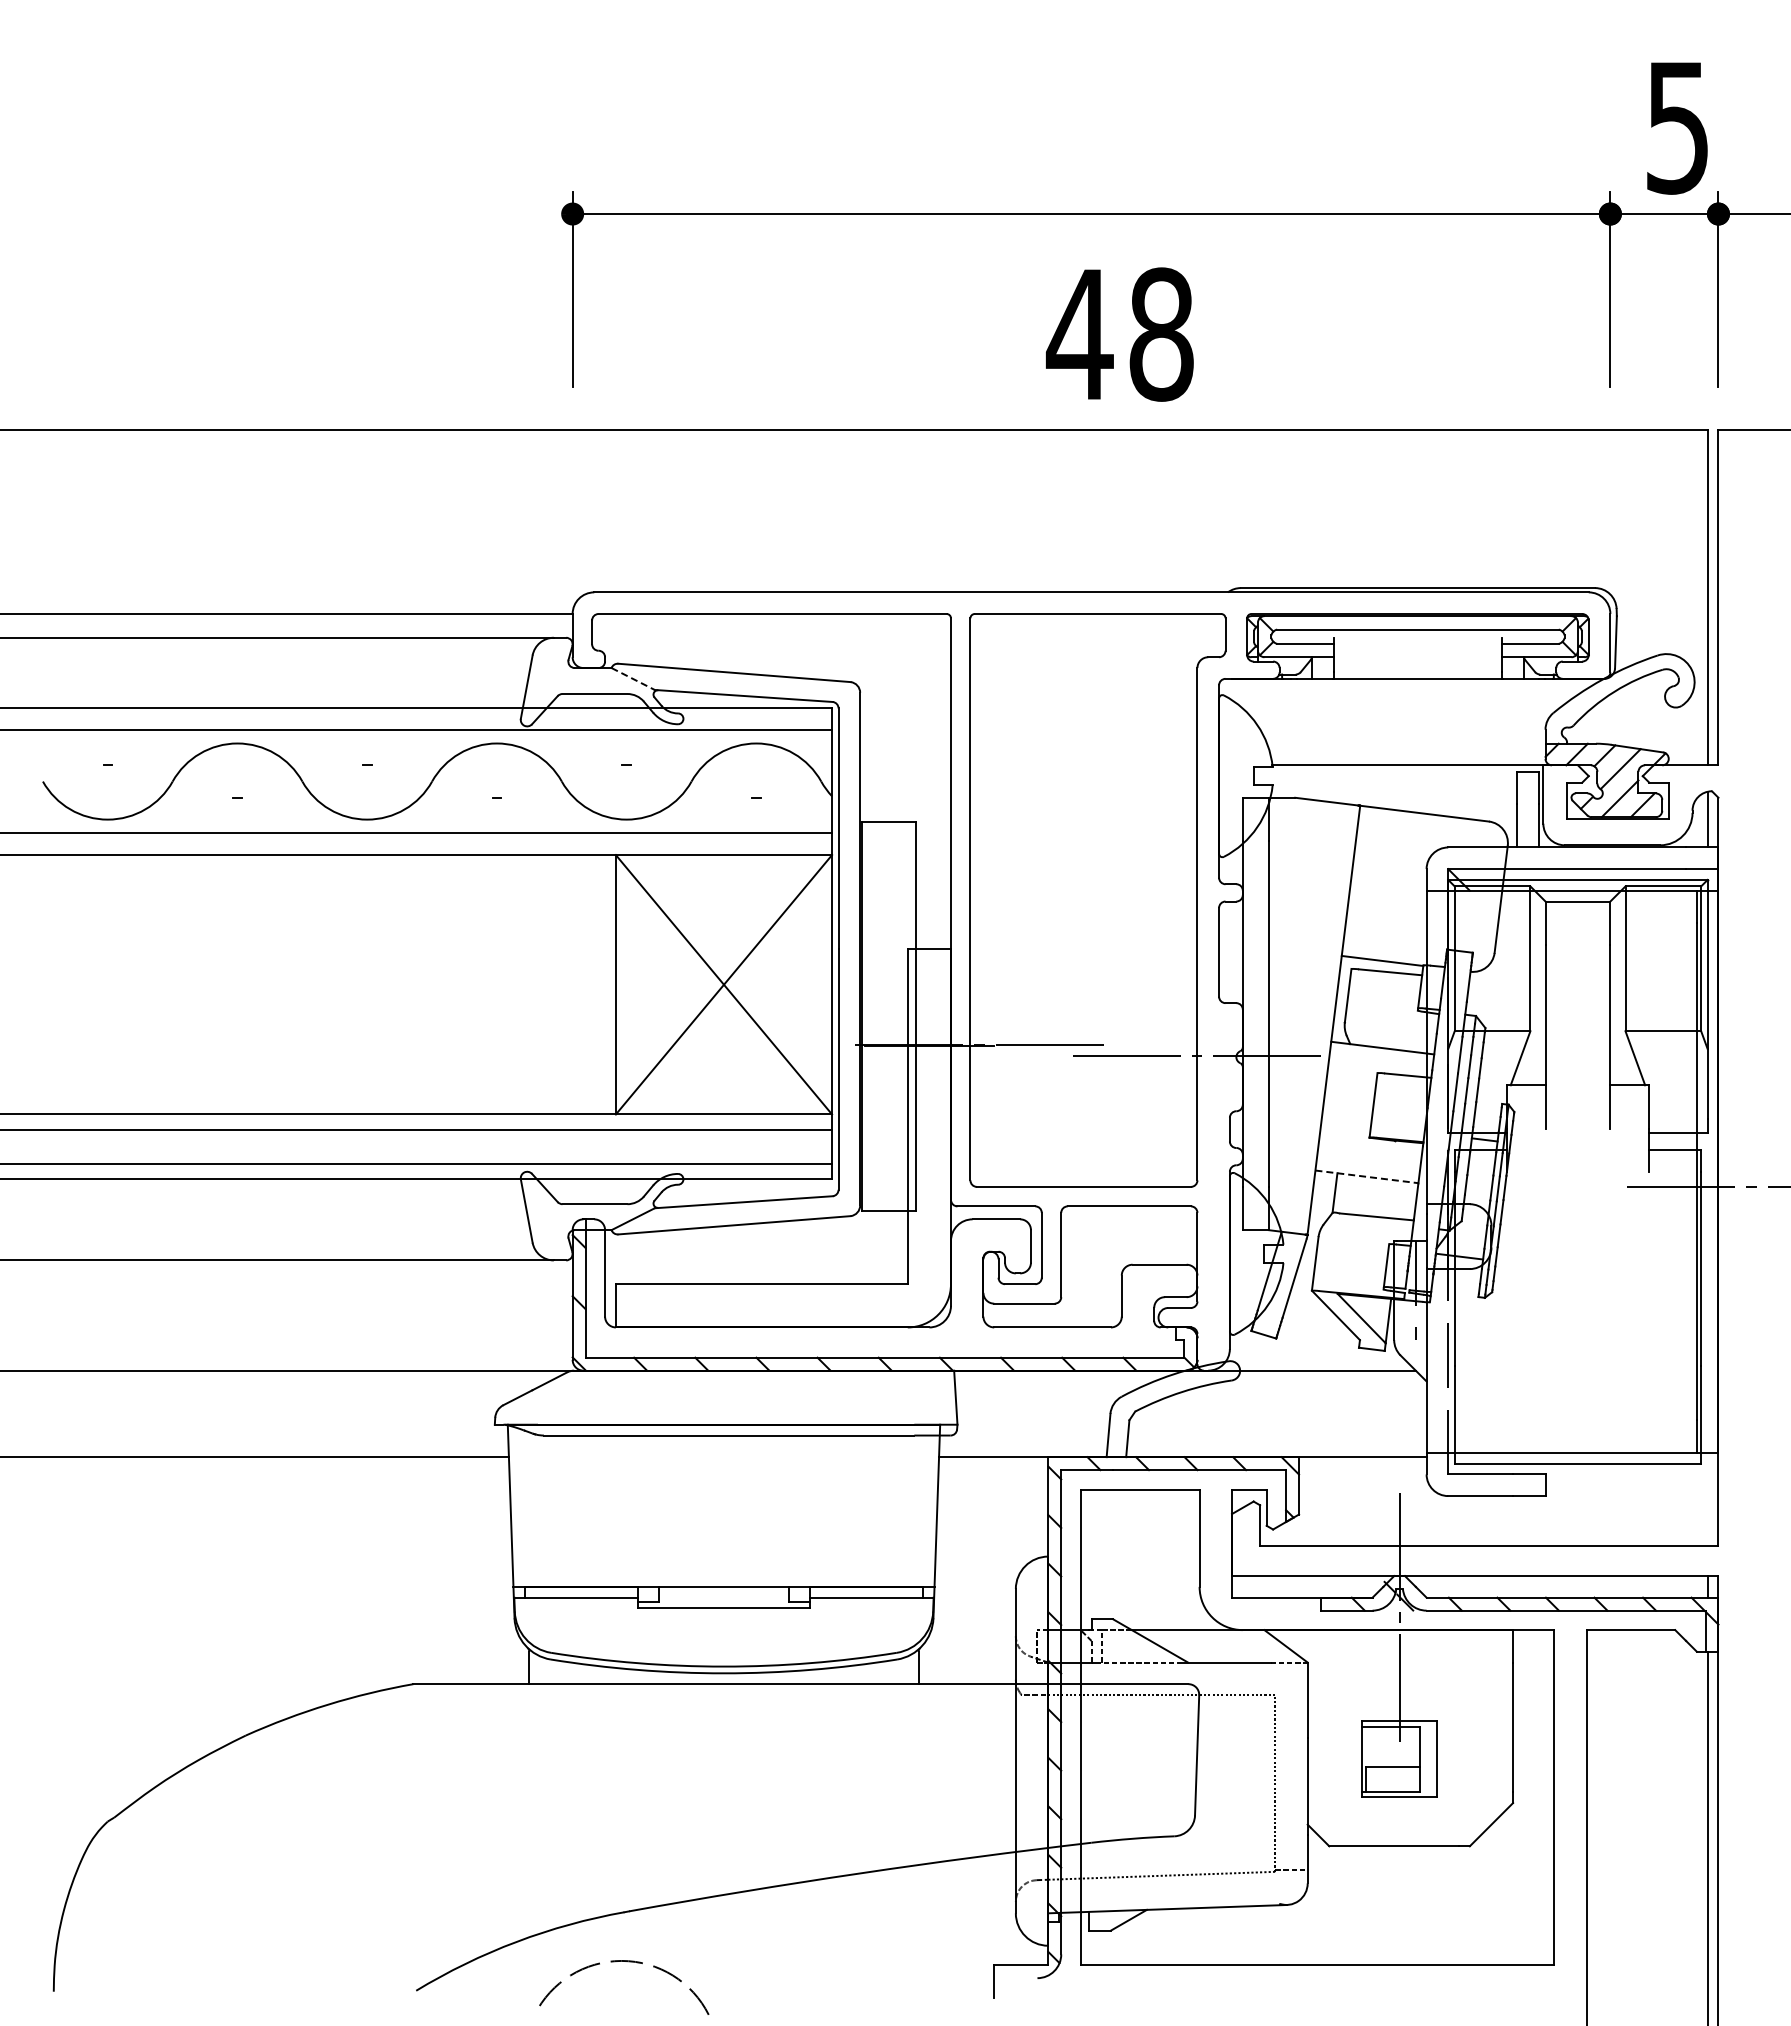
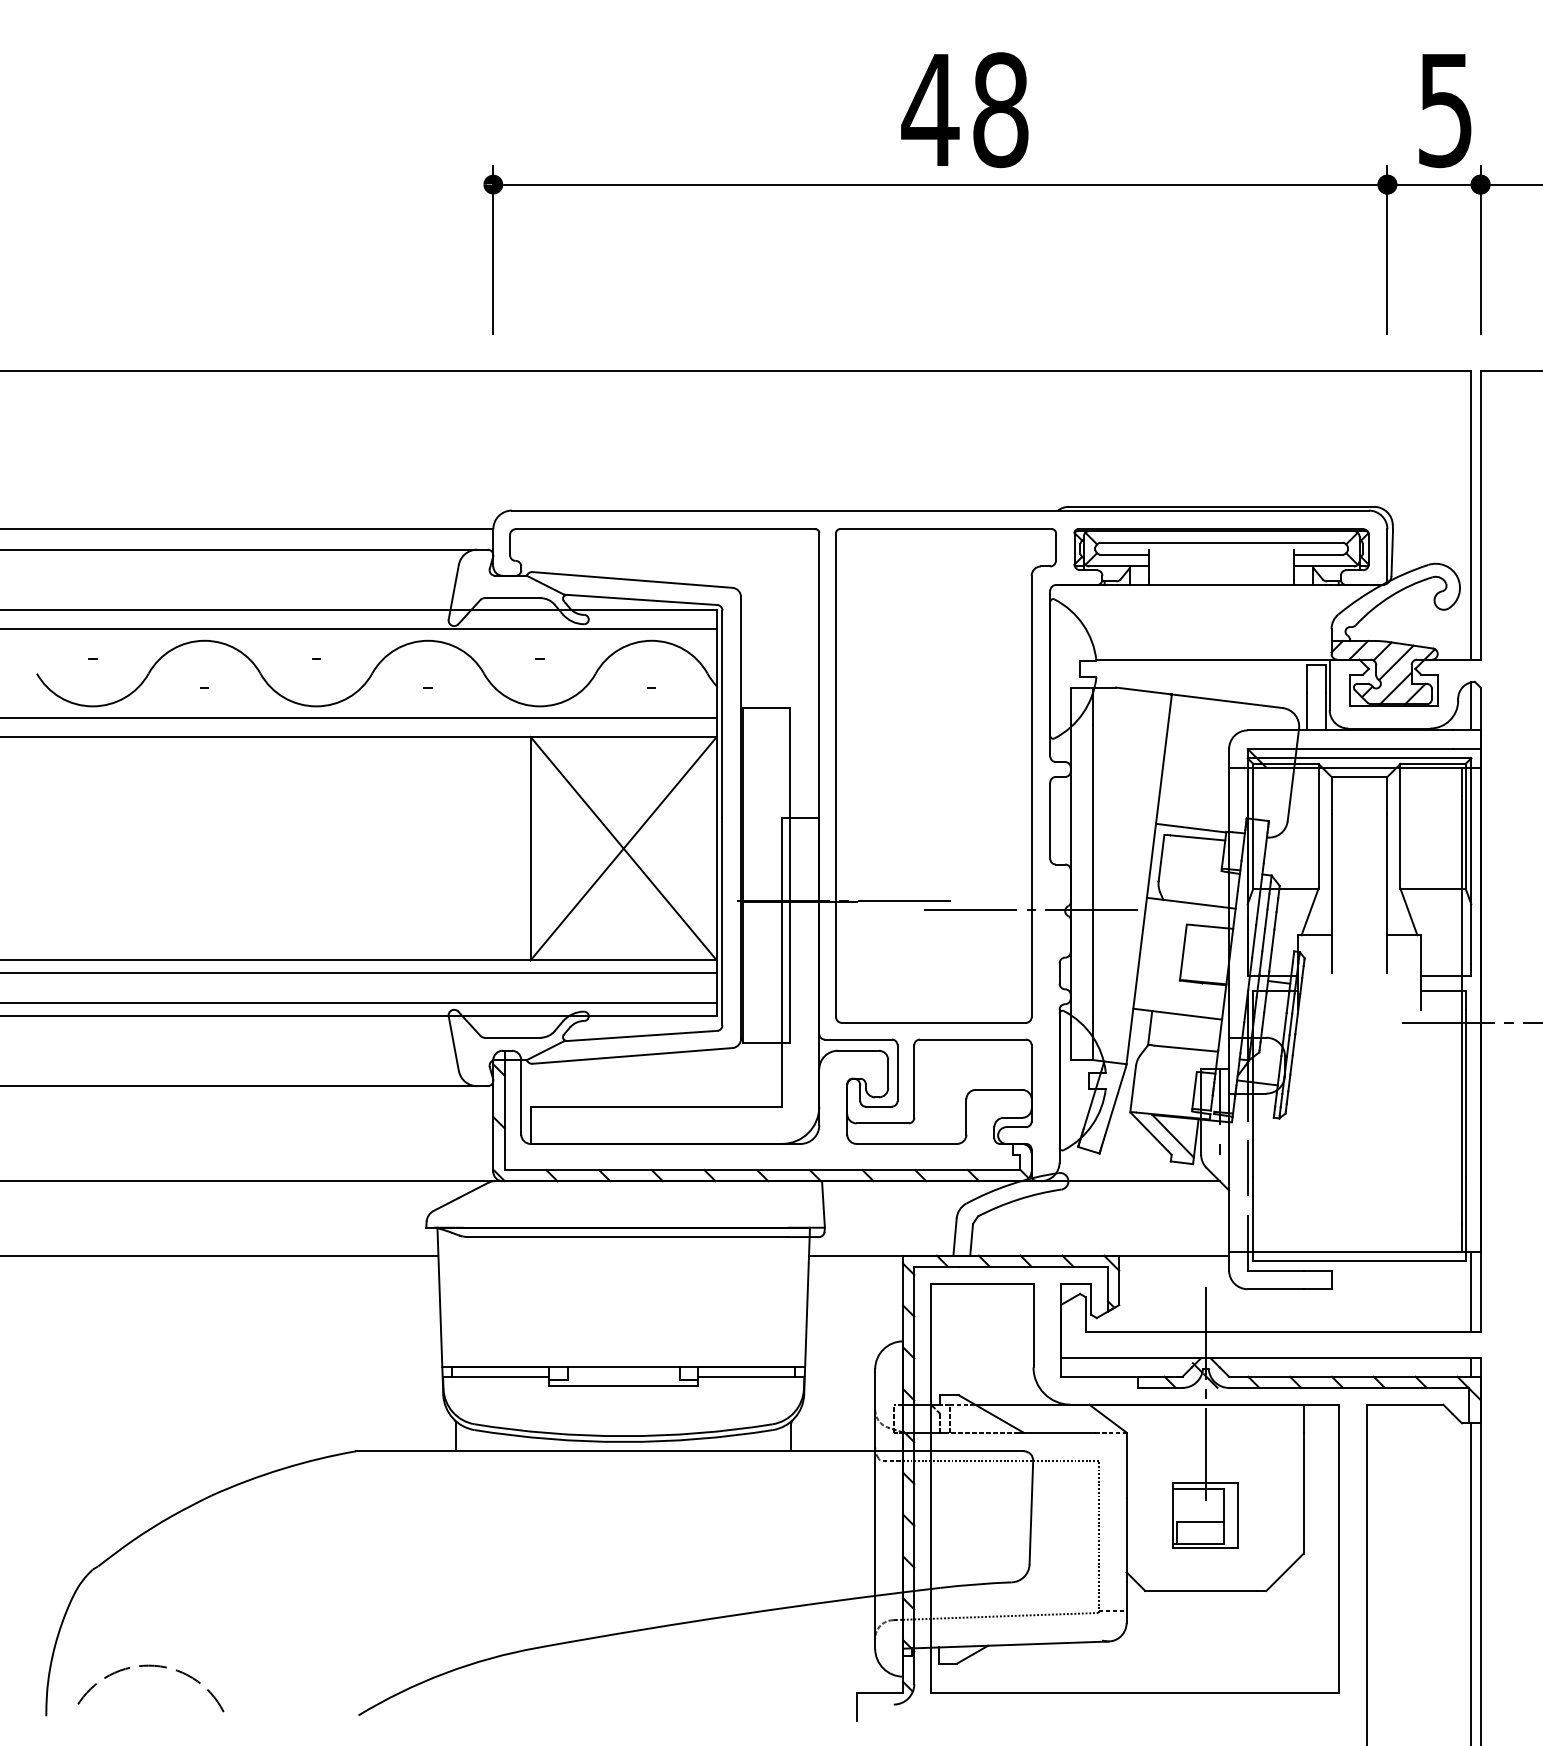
text: (1119, 334) -> (964, 110), moved
line: (633, 679) -> (545, 585), dashed -> solid
line: (1366, 1176) -> (1177, 1013), dashed -> solid
line: (1707, 1498) -> (1471, 1291), added
arc: (628, 1962) -> (154, 1666), moved

